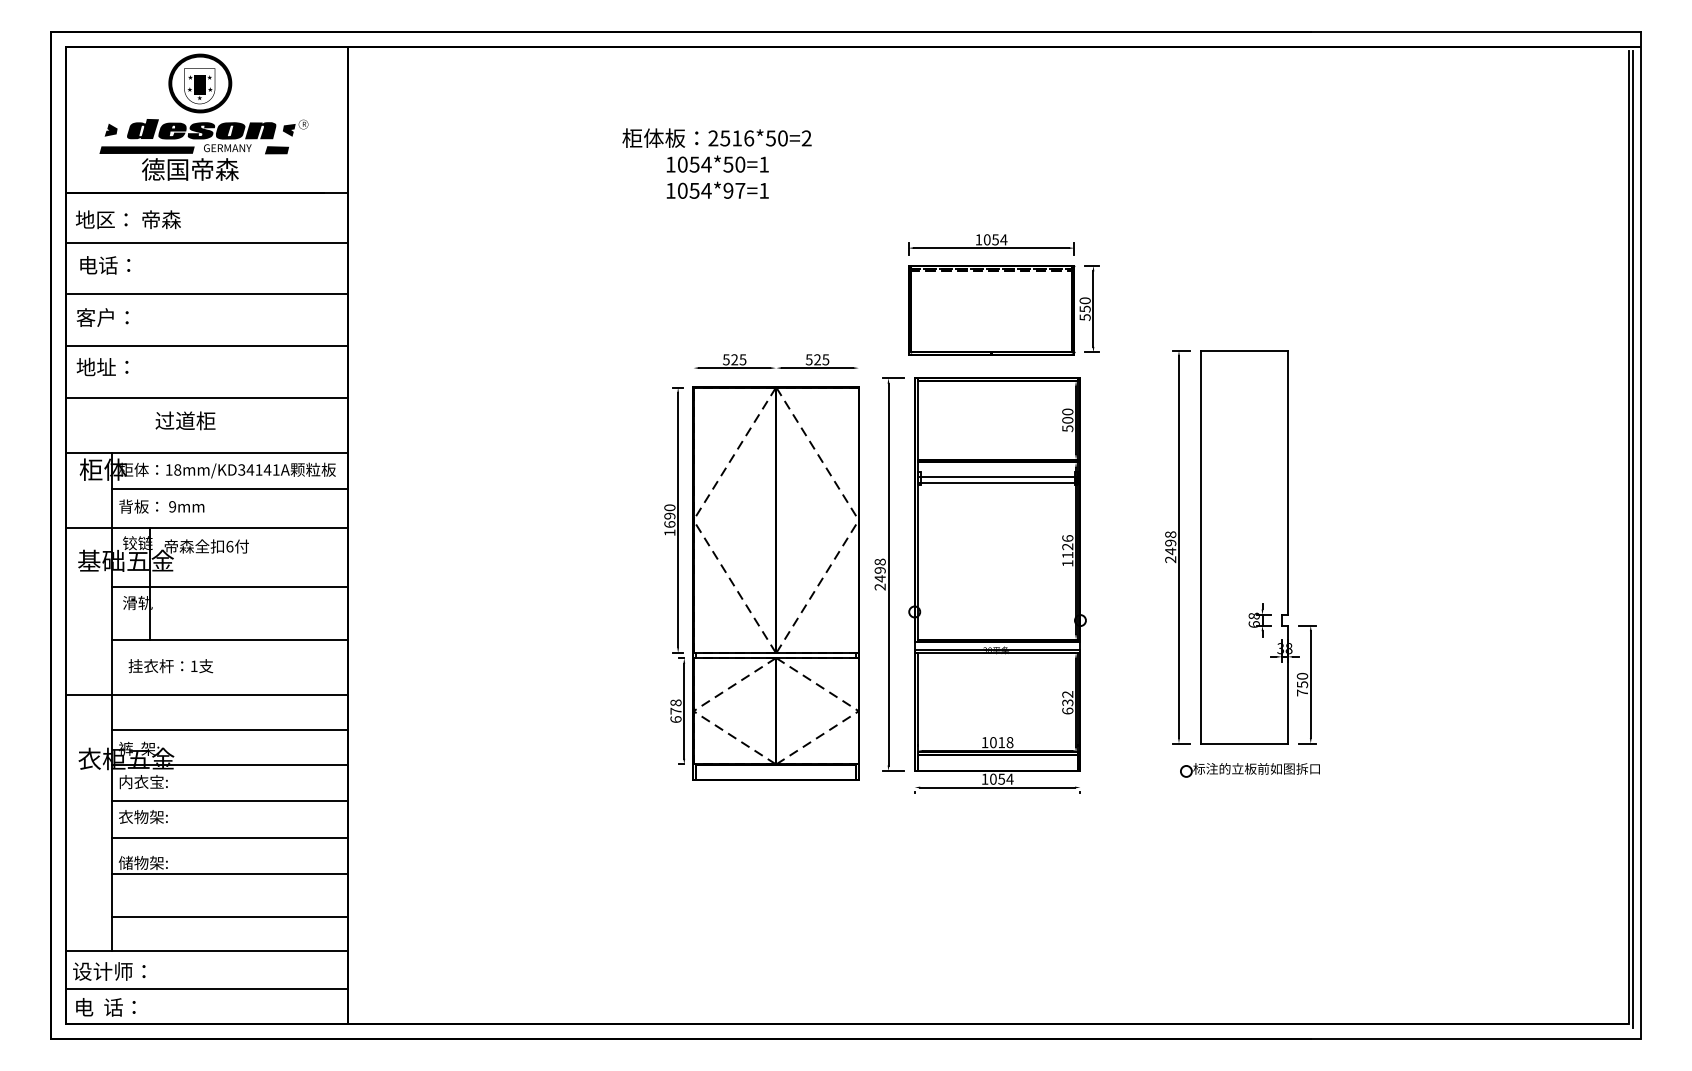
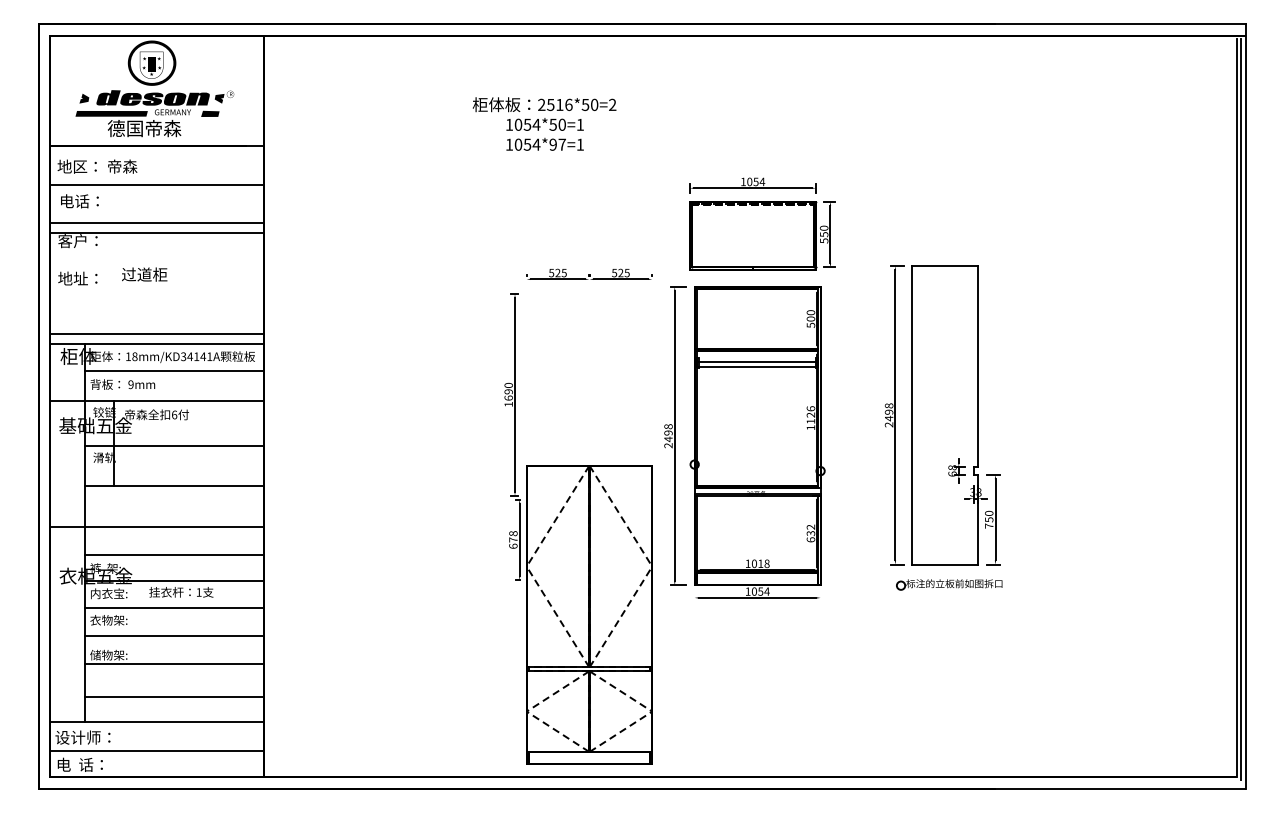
line: (206, 346) -> (156, 233), moved
line: (206, 397) -> (156, 333), moved
text: (185, 420) -> (144, 274), moved
part: (775, 583) -> (588, 614), moved
text: (170, 666) -> (181, 592), moved

